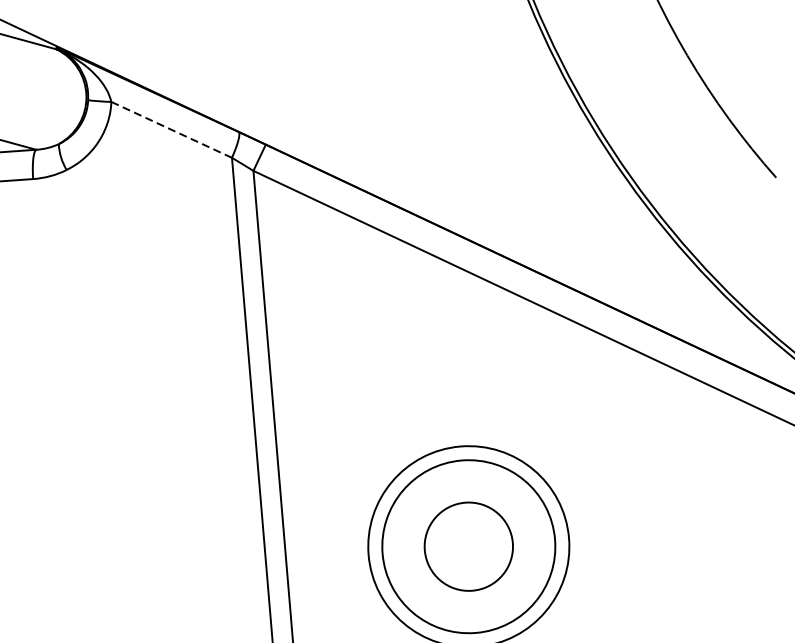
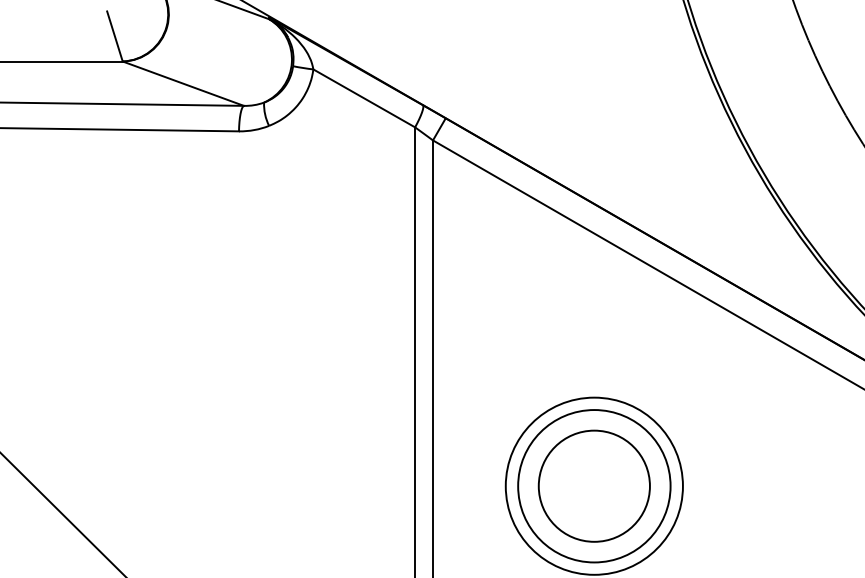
line: (171, 129) -> (364, 98), dashed -> solid
circle: (467, 545) -> (593, 485), size x1.43

